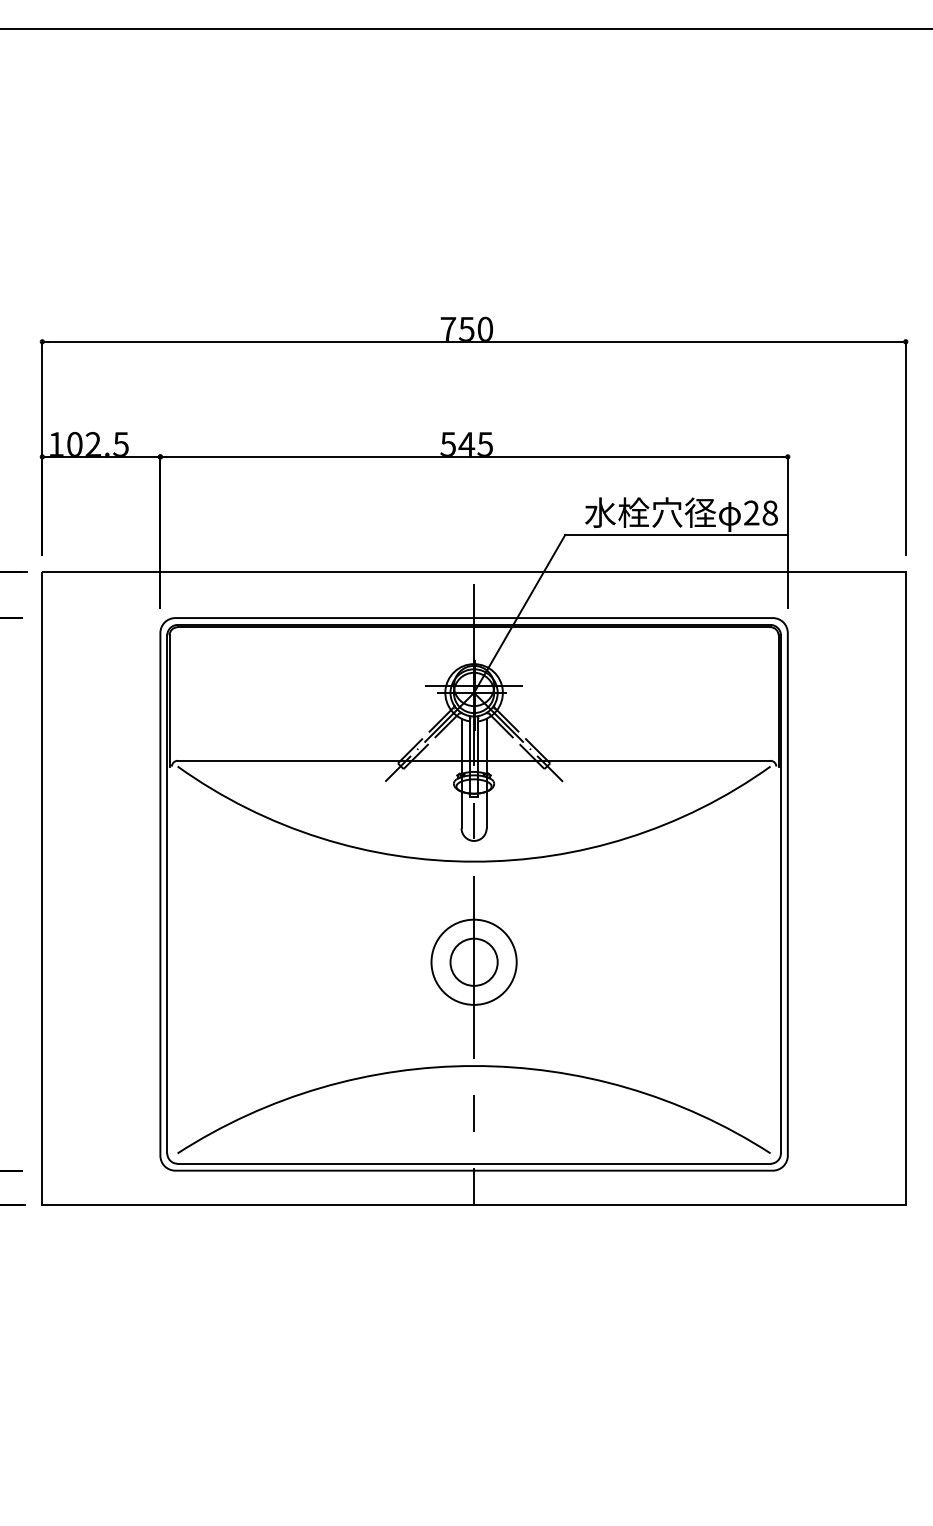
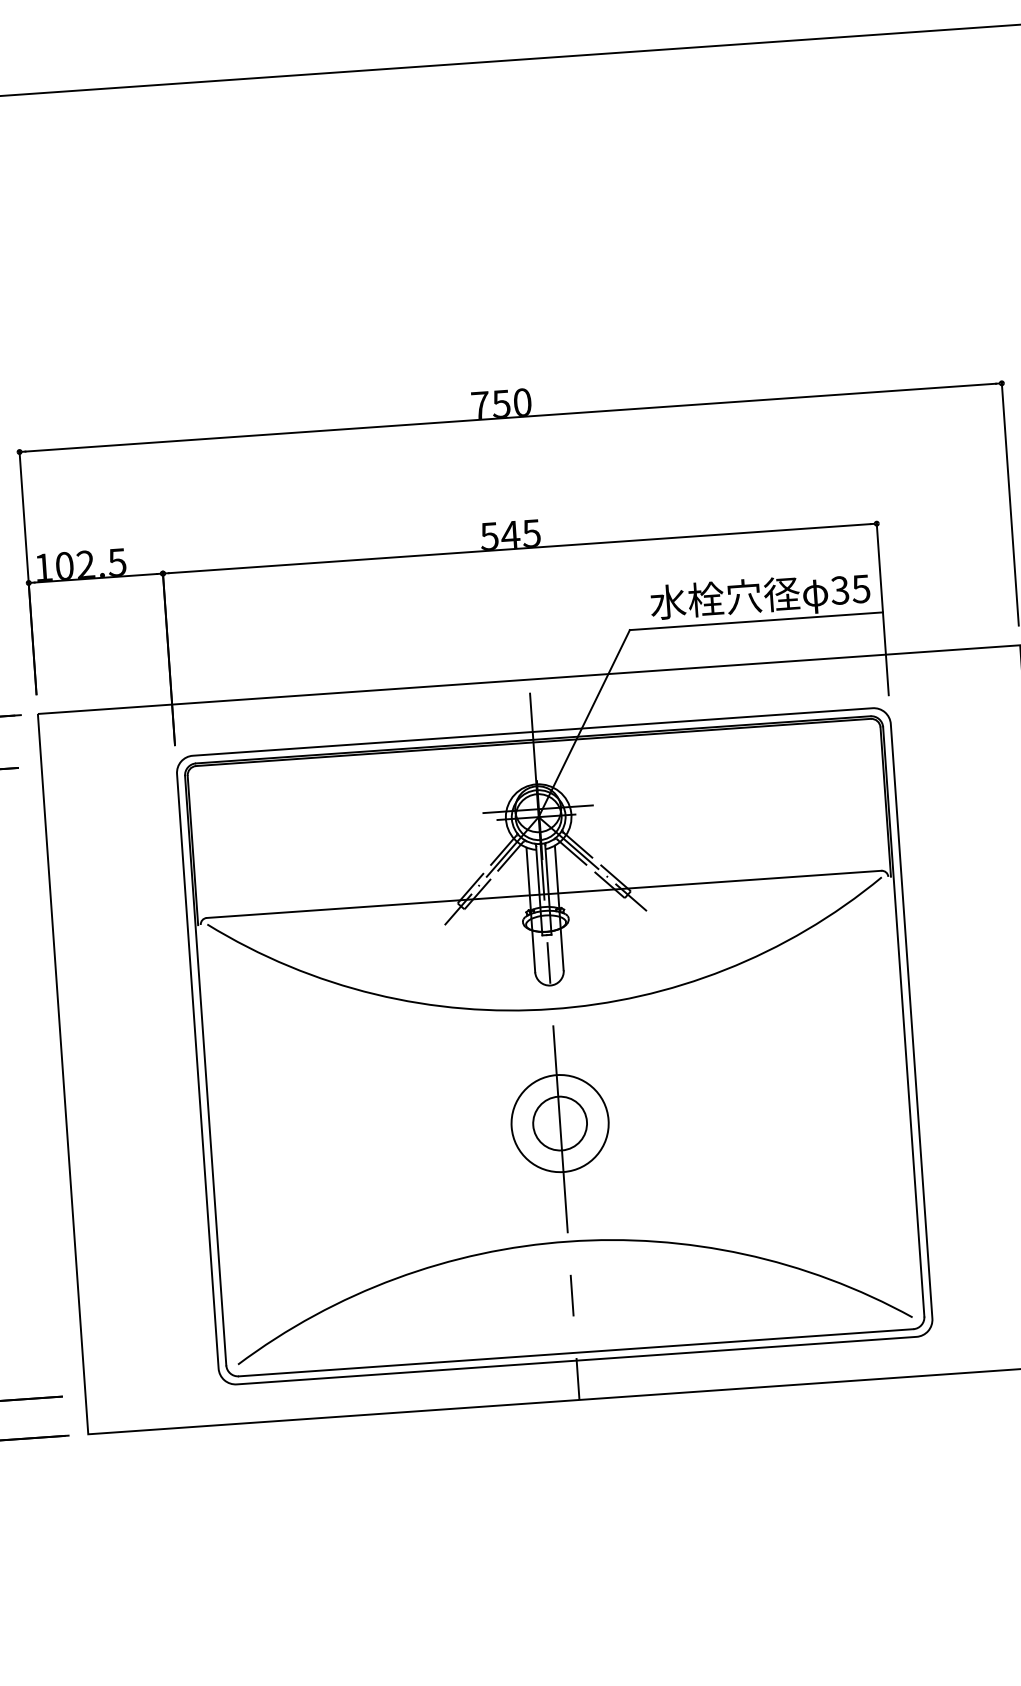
text: (760, 512) -> (850, 589), 28 -> 35

